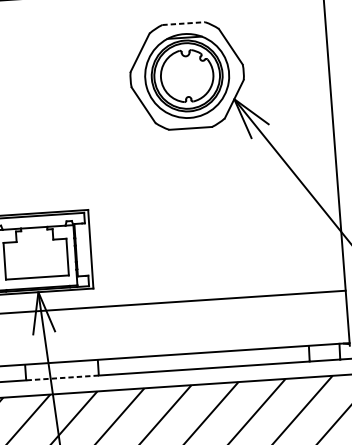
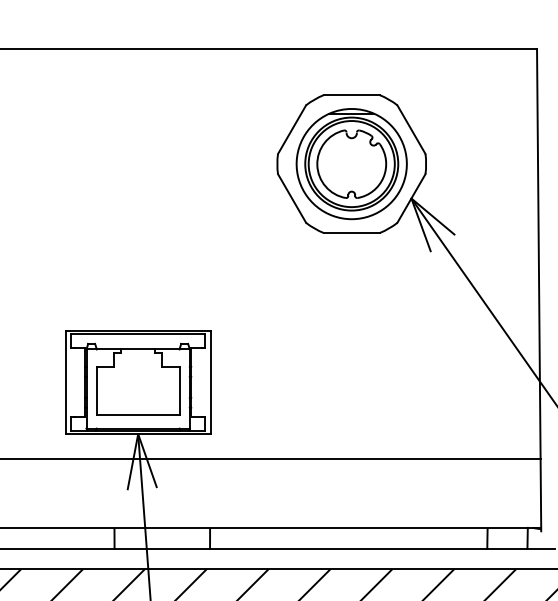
line: (184, 23) -> (352, 95), dashed -> solid
line: (62, 377) -> (162, 548), dashed -> solid

